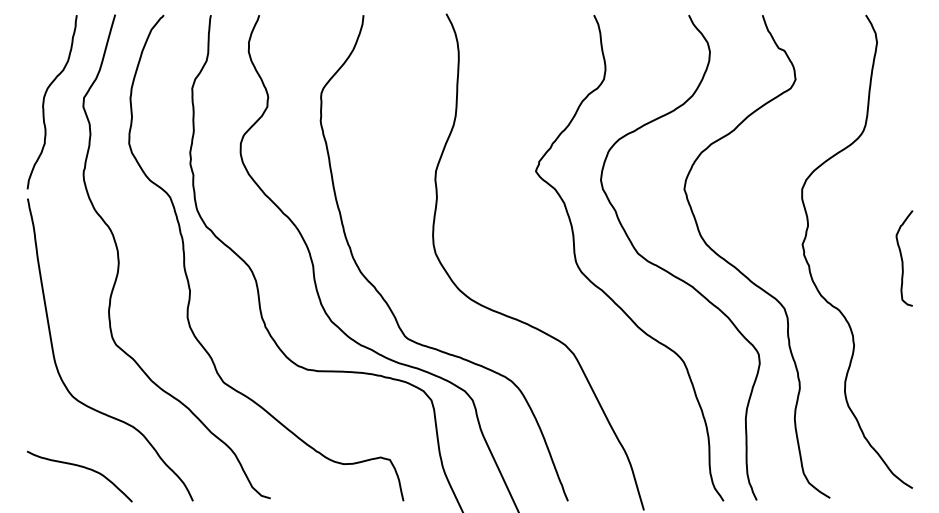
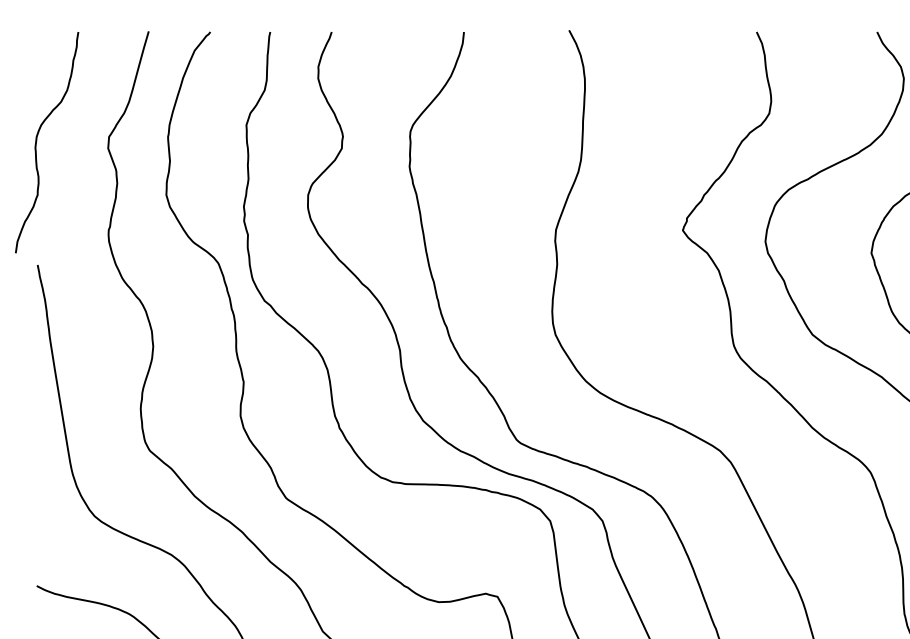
curve: (44, 102) -> (37, 142), moved

